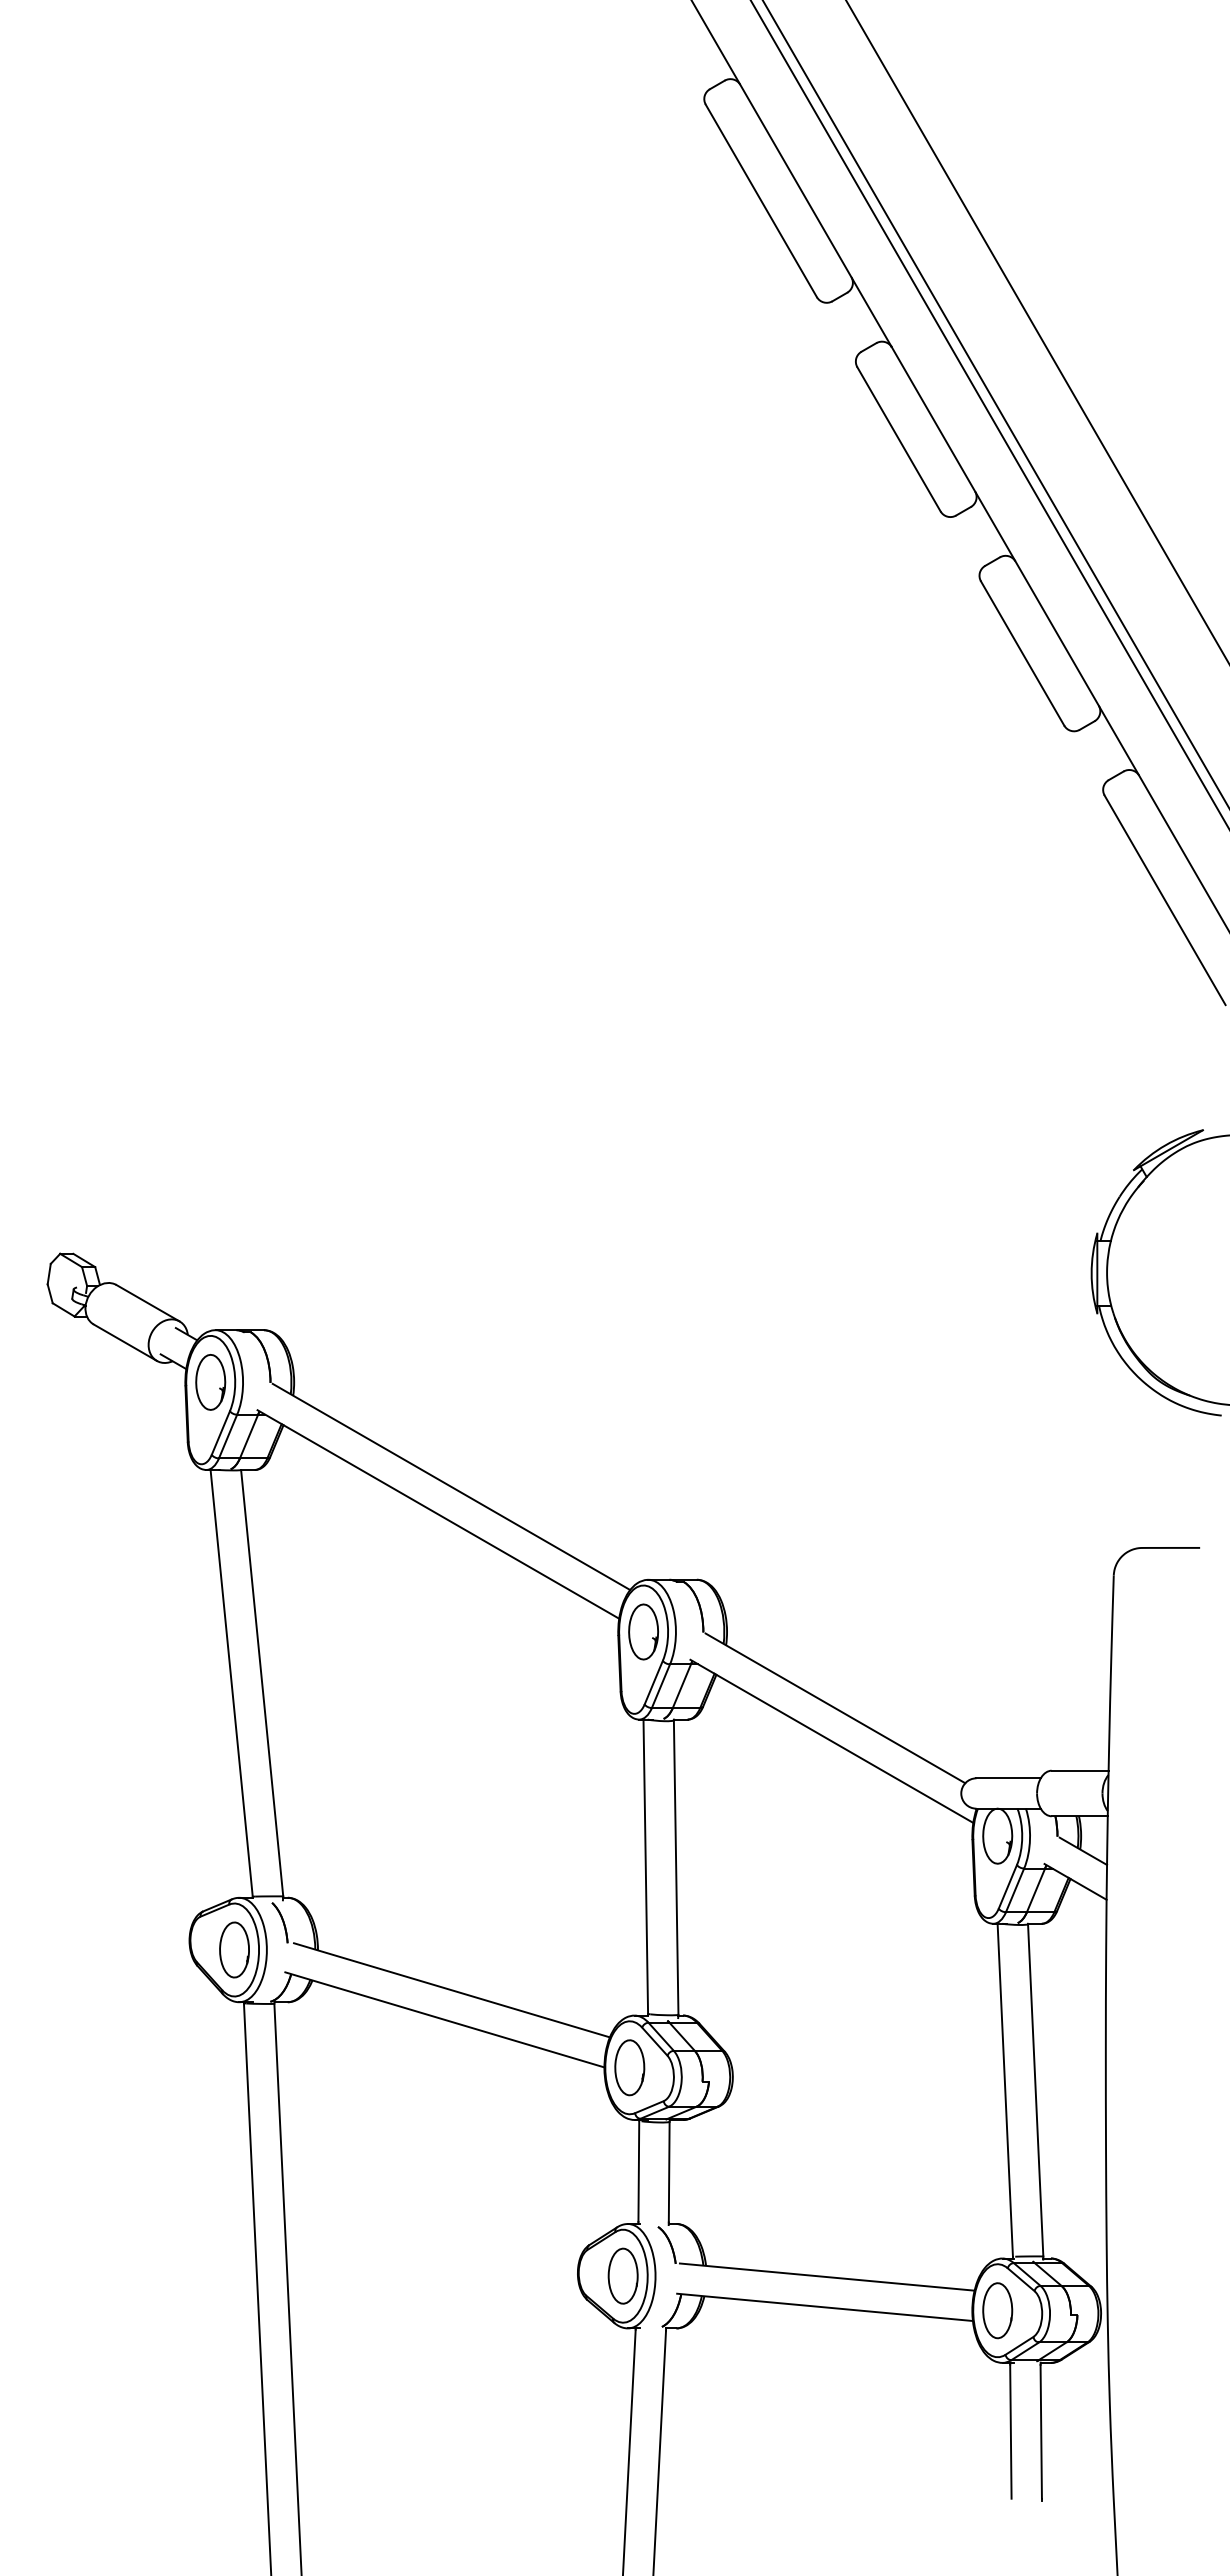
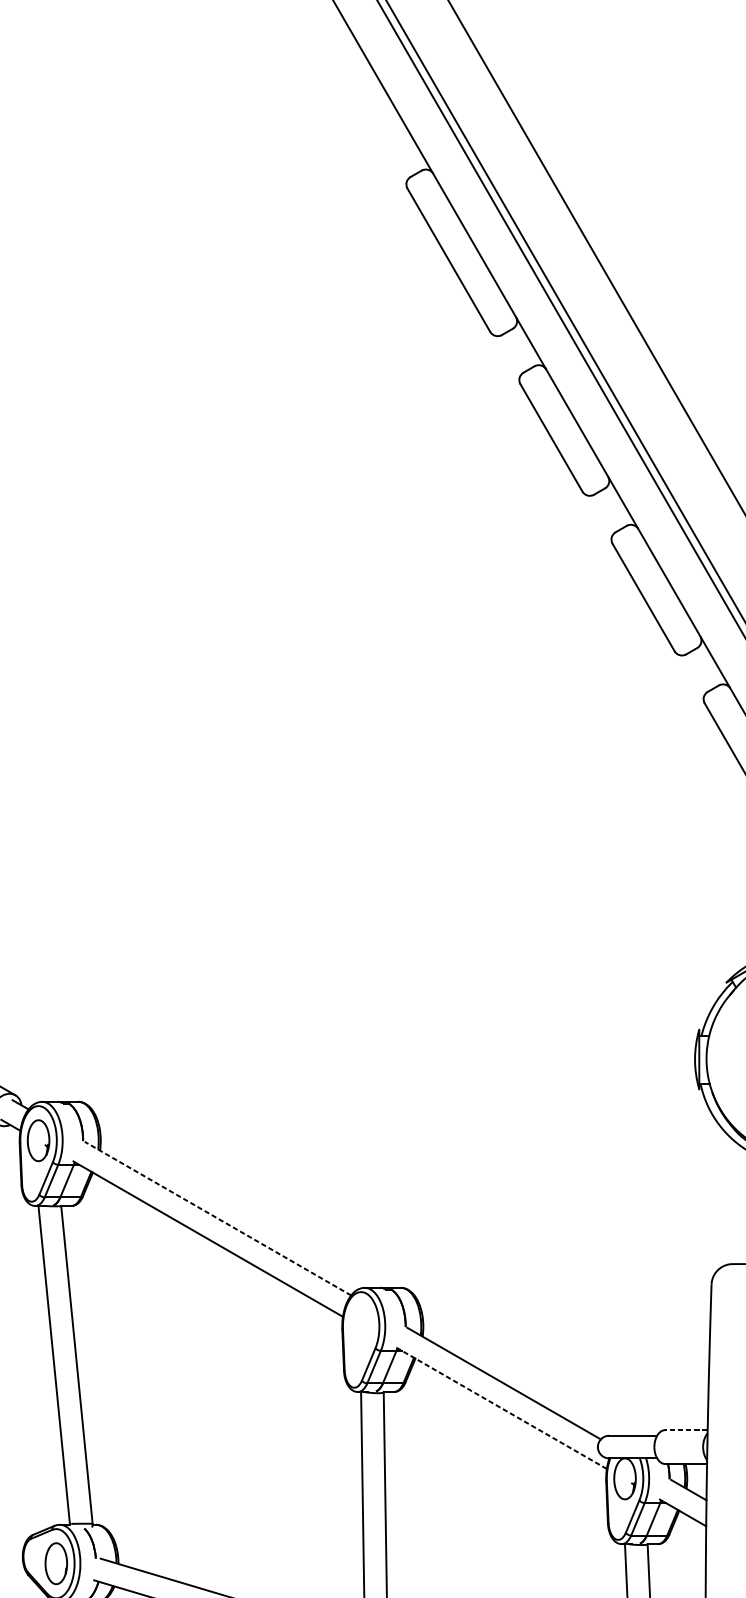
line: (451, 1486) -> (218, 1218), solid -> dashed
part: (643, 1631) -> (361, 1326), removed
line: (831, 1741) -> (501, 1408), solid -> dashed
line: (1079, 1770) -> (685, 1429), solid -> dashed

